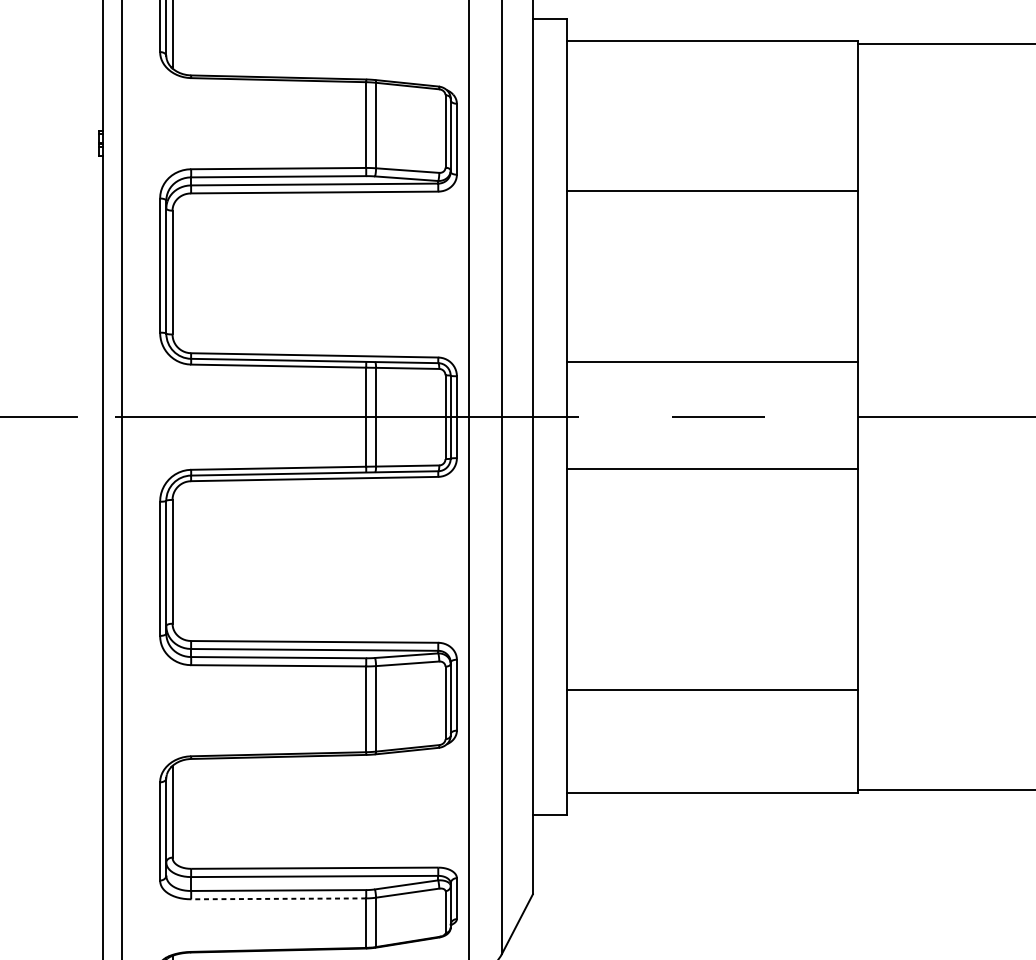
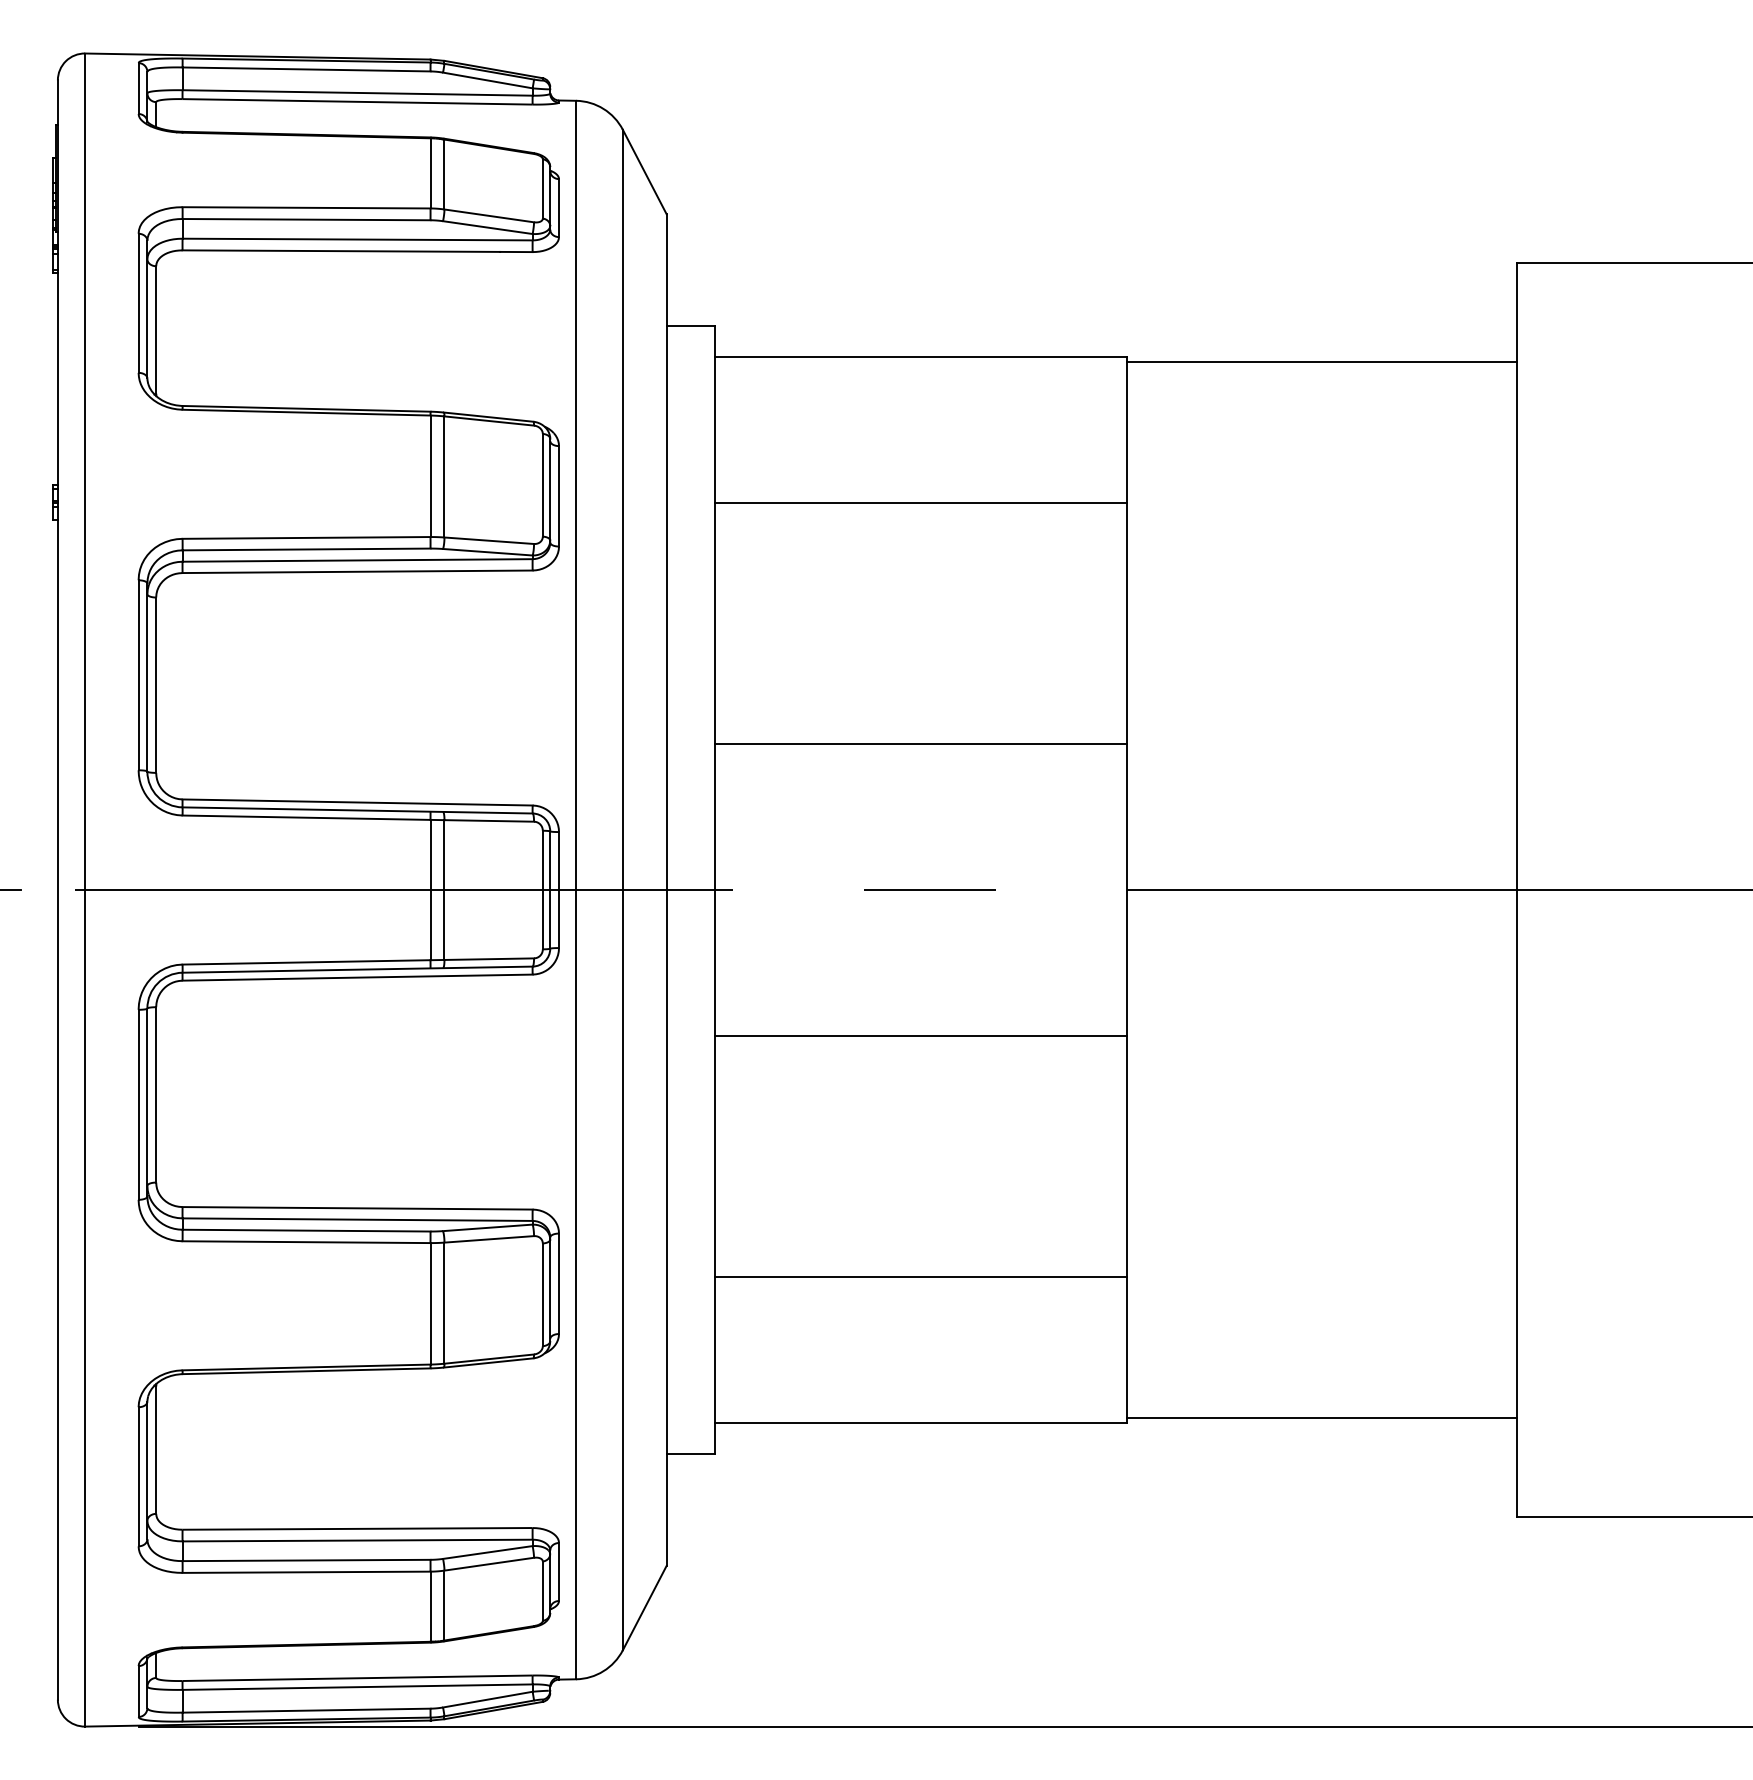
line: (712, 191) -> (920, 503), moved
line: (712, 361) -> (920, 744), moved
line: (712, 469) -> (920, 1035), moved
line: (278, 899) -> (306, 1572), dashed -> solid

